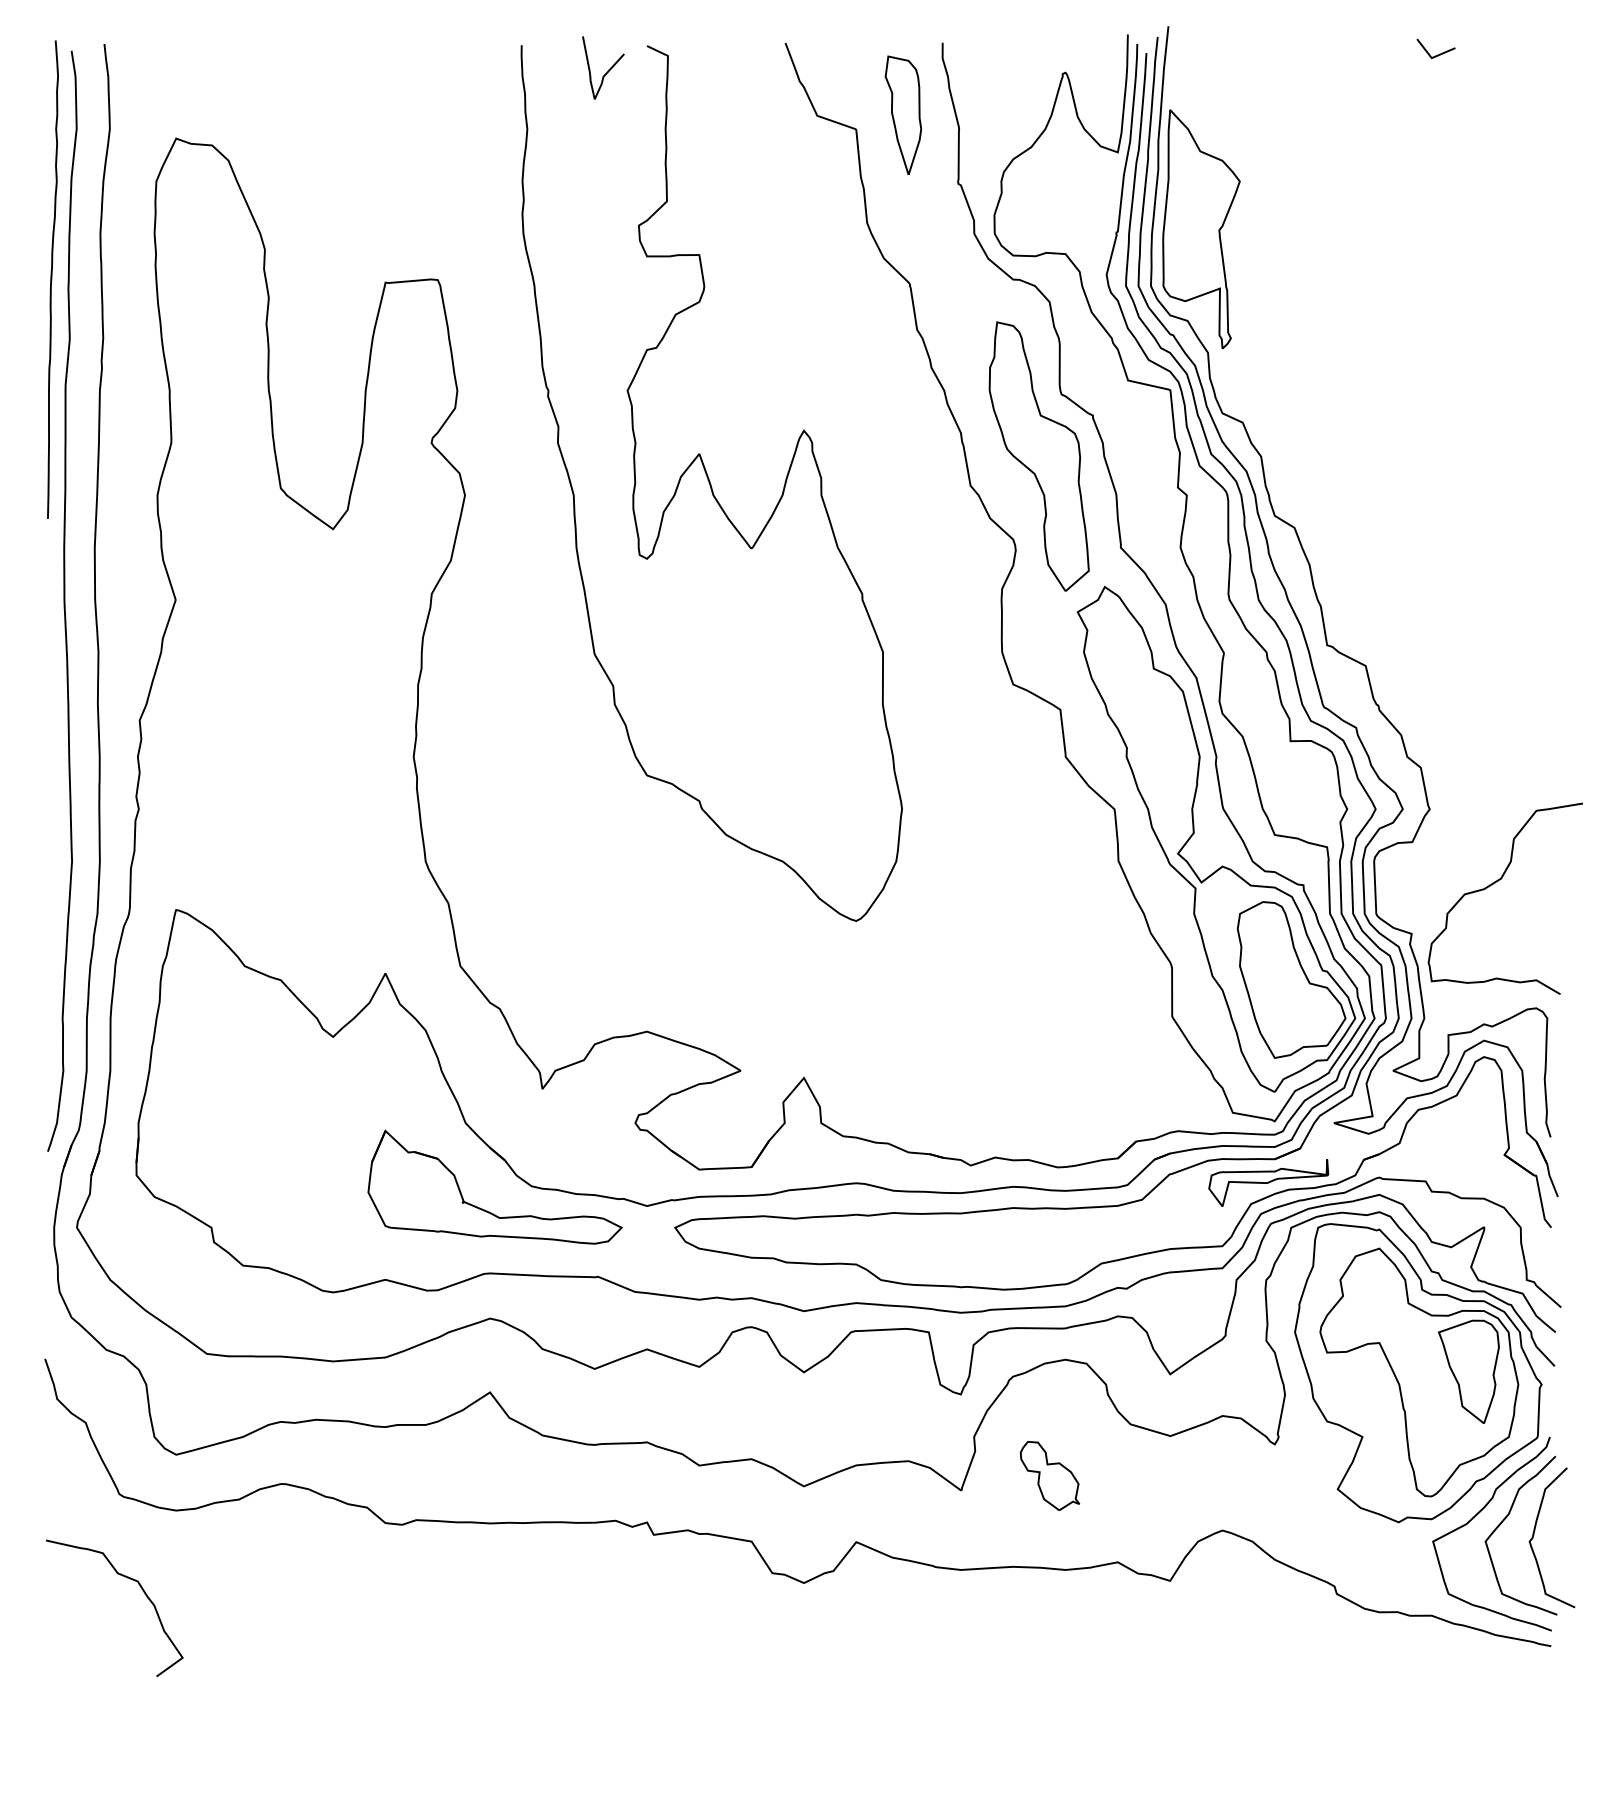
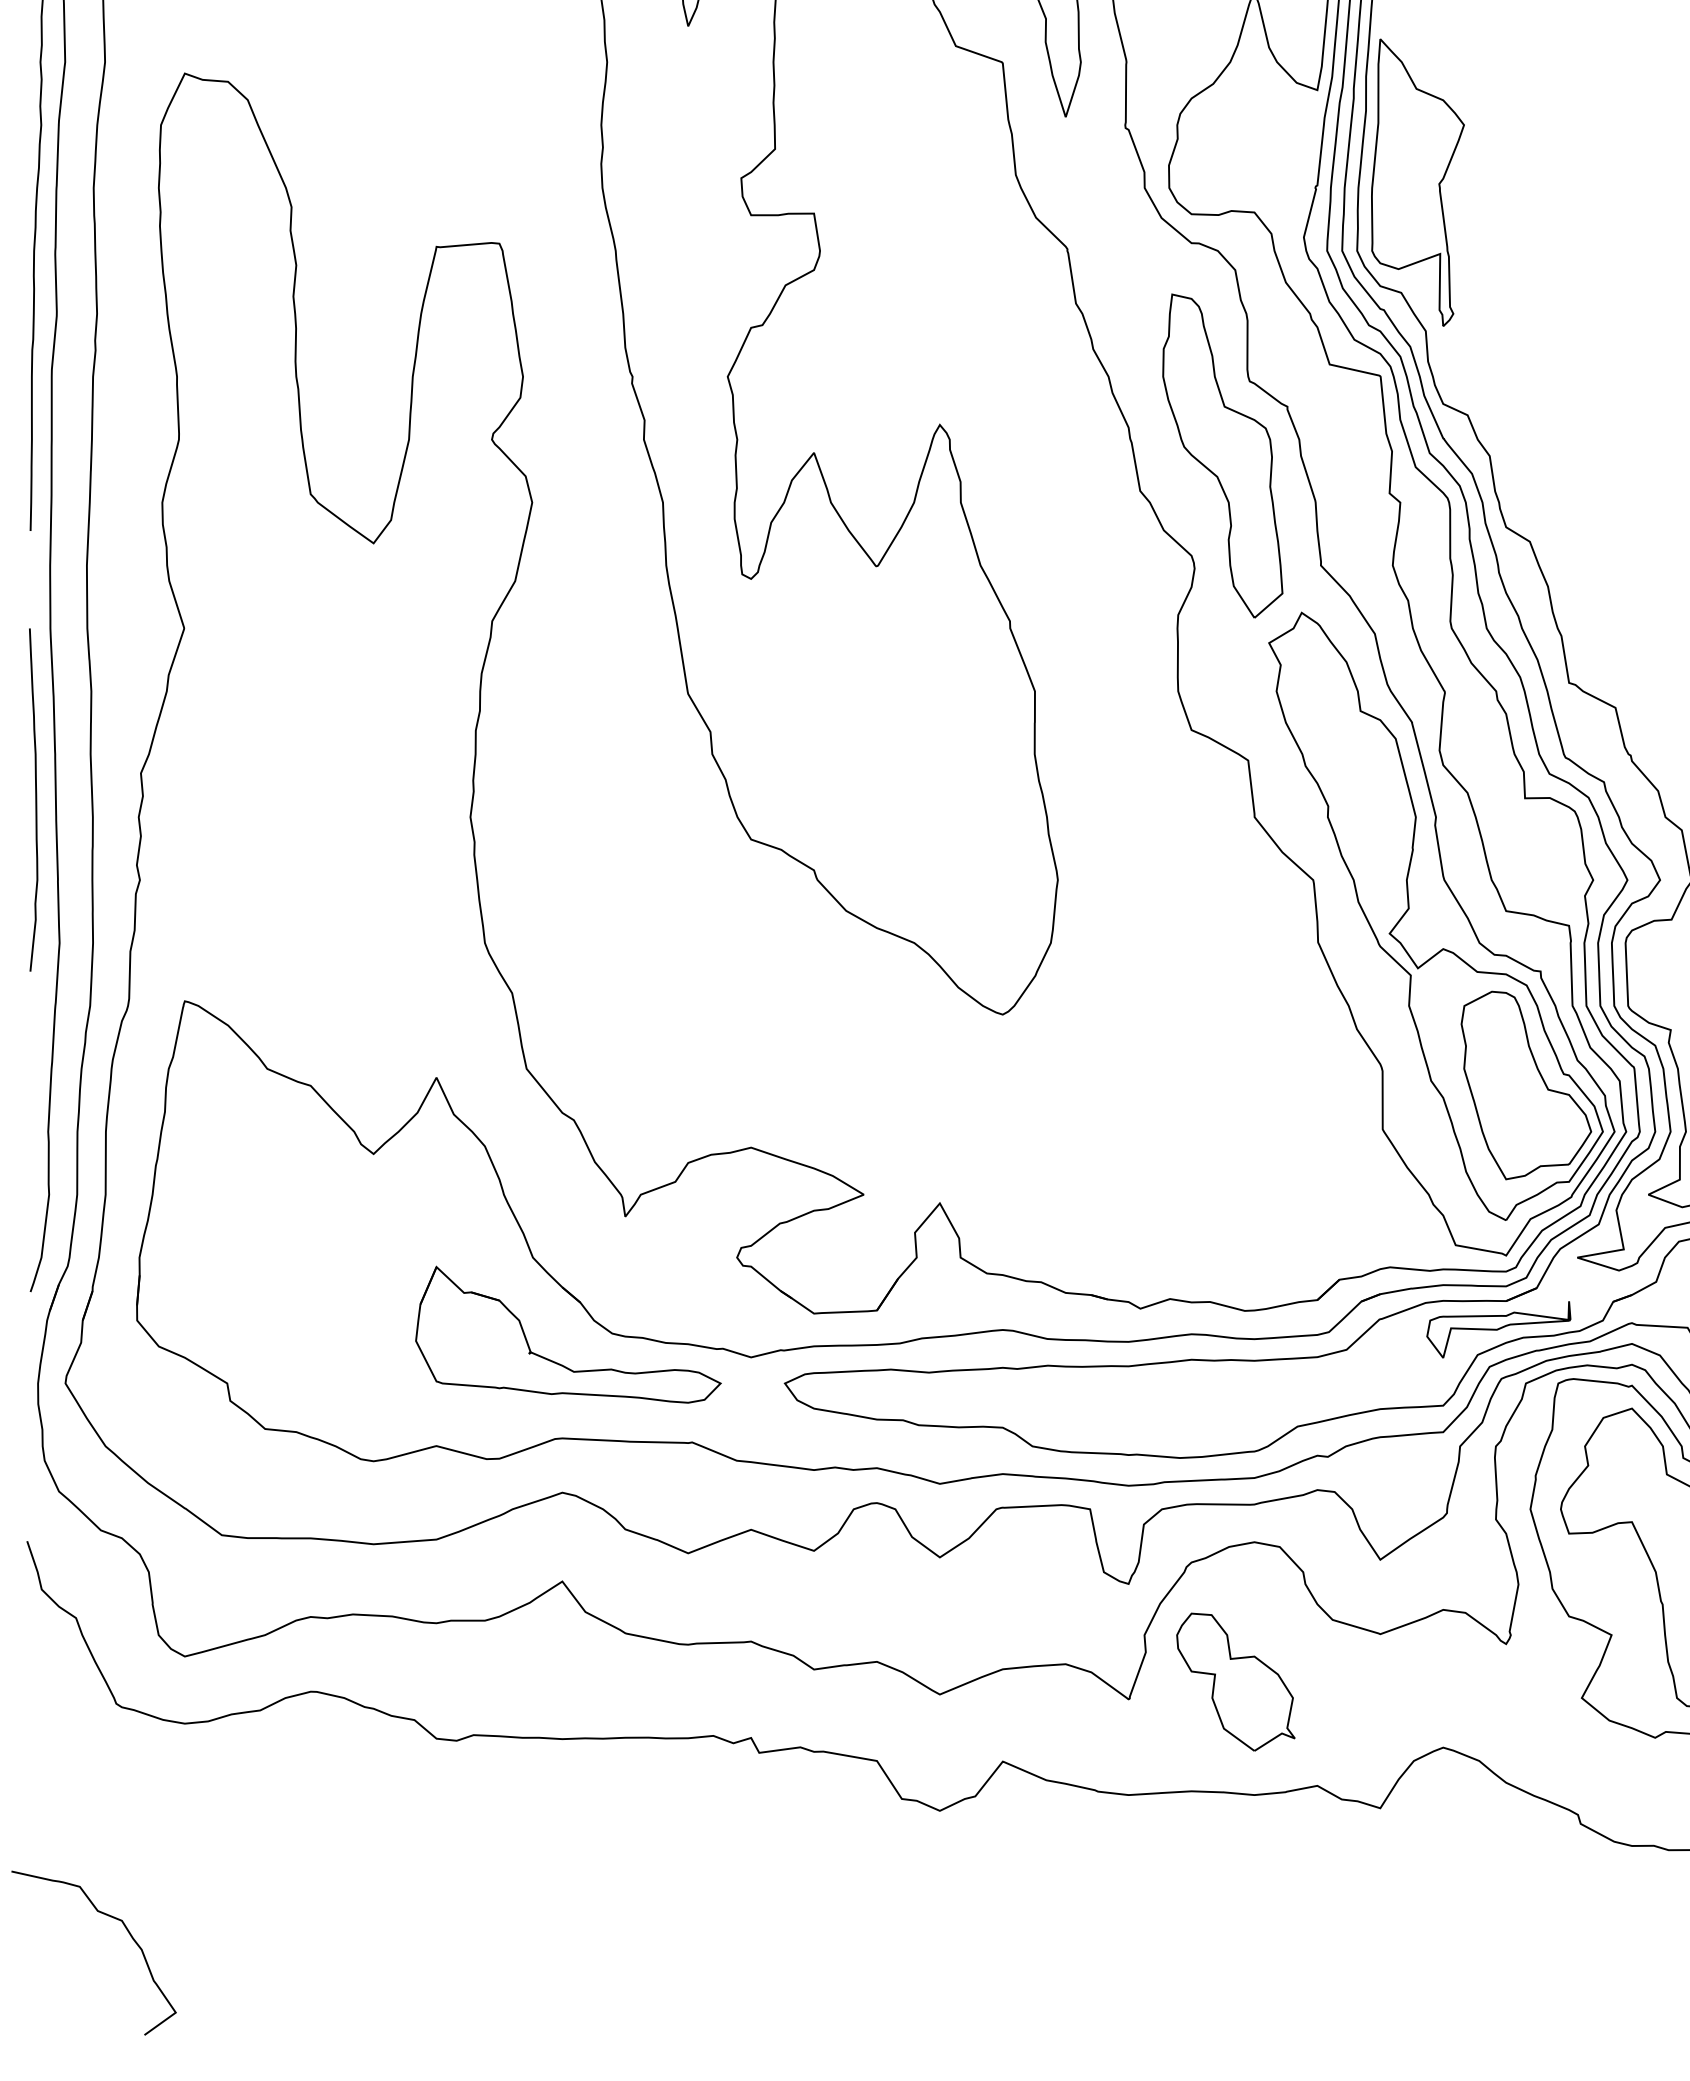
curve: (51, 742) -> (34, 799), added
part: (1049, 1475) -> (1235, 1681), size x1.67
curve: (129, 1579) -> (111, 1918), moved

